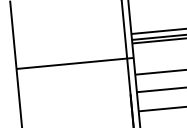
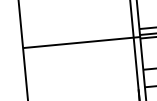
line: (74, 62) -> (81, 41), moved

